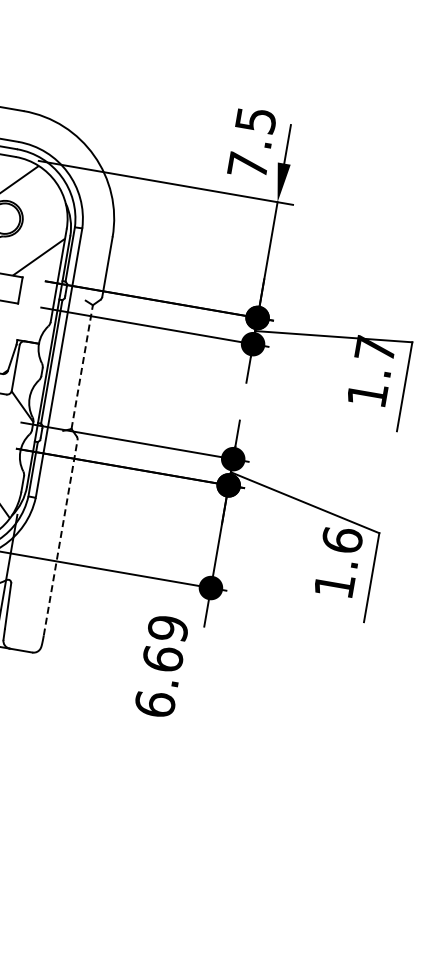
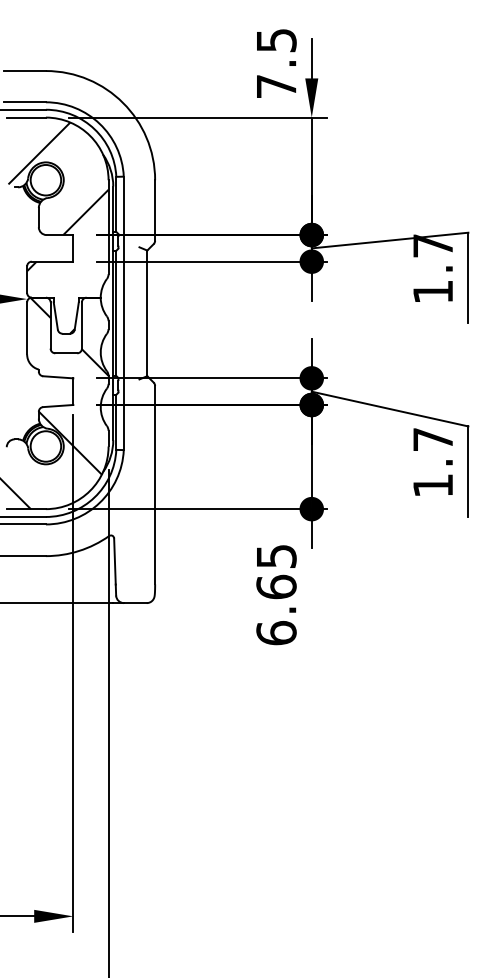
line: (82, 367) -> (147, 313), dashed -> solid
line: (61, 537) -> (155, 484), dashed -> solid
text: (341, 539) -> (432, 439), 1.6 -> 1.7
text: (168, 628) -> (276, 556), 6.69 -> 6.65

